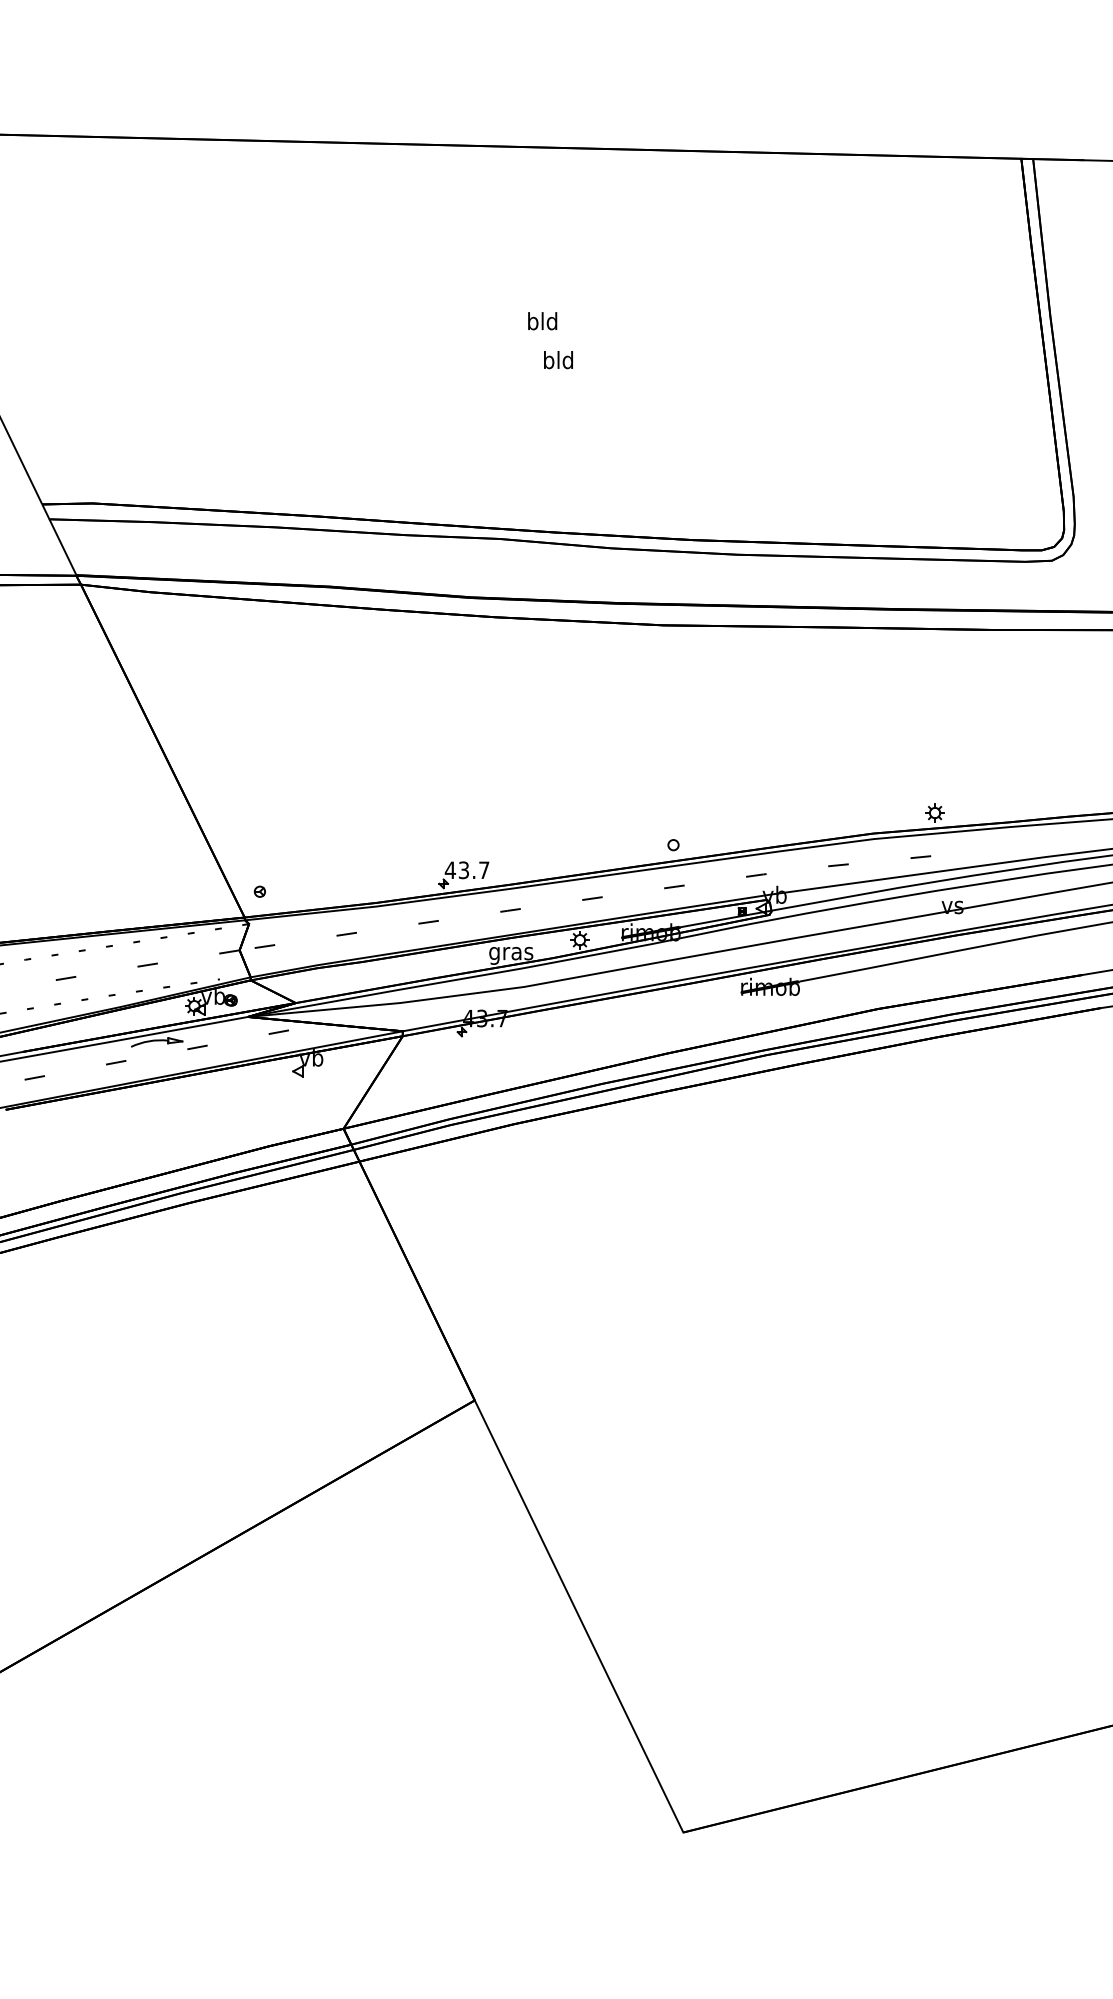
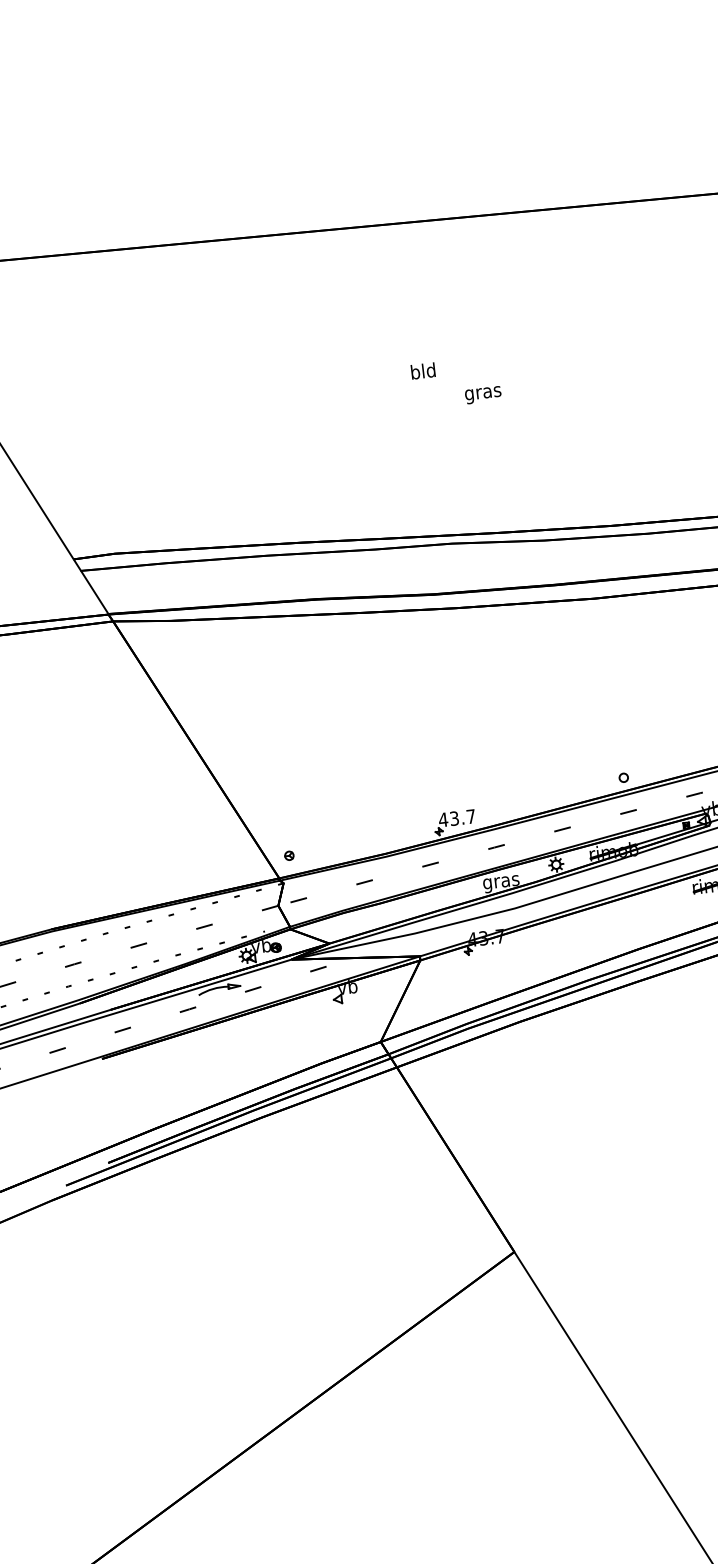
text: (542, 321) -> (423, 371), moved
text: (558, 362) -> (483, 393), bld -> gras

